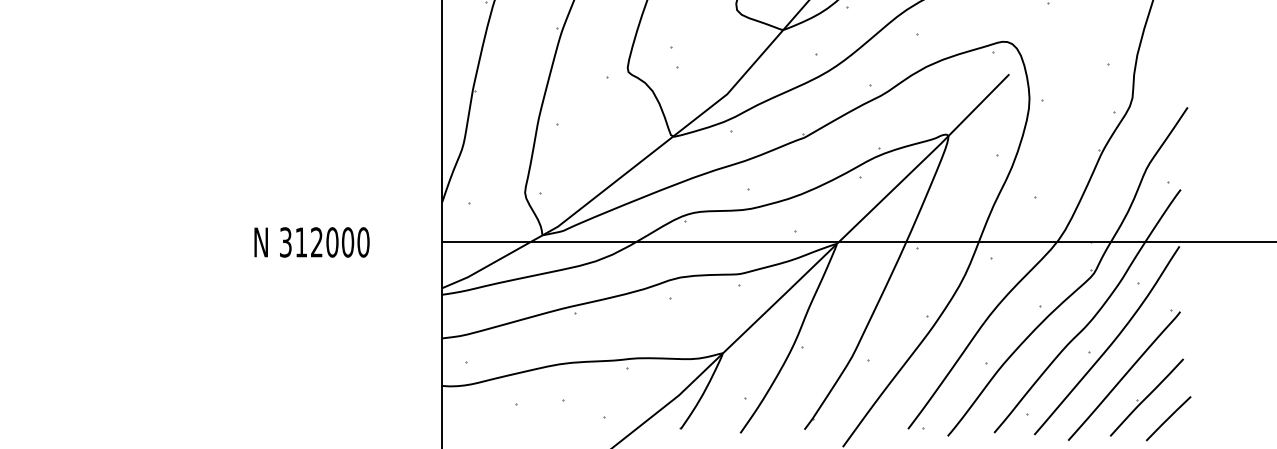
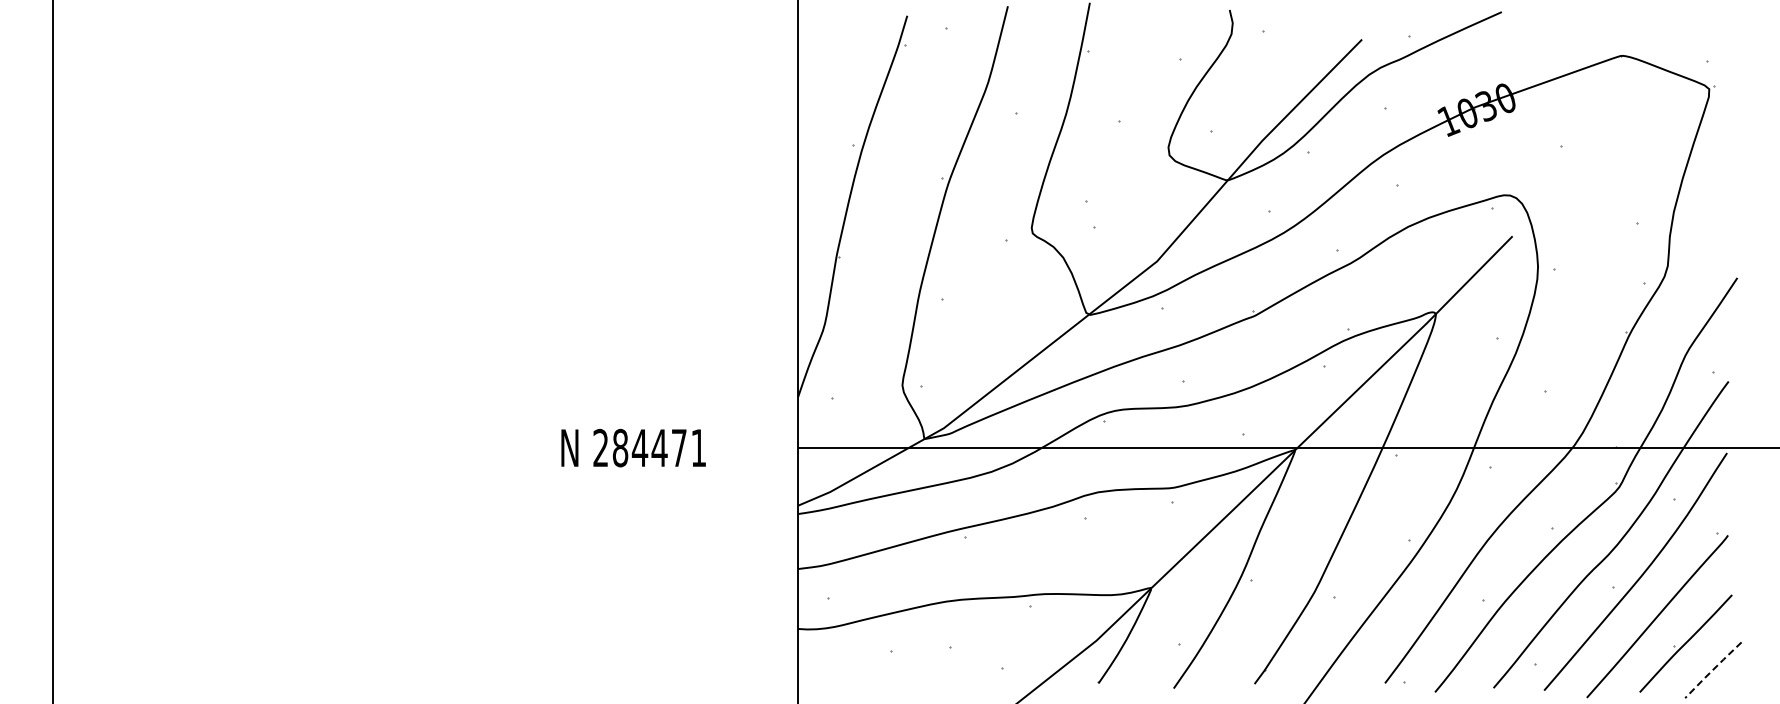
text: (324, 241) -> (649, 447), 312000 -> 284471
line: (1167, 418) -> (1712, 670), solid -> dashed

